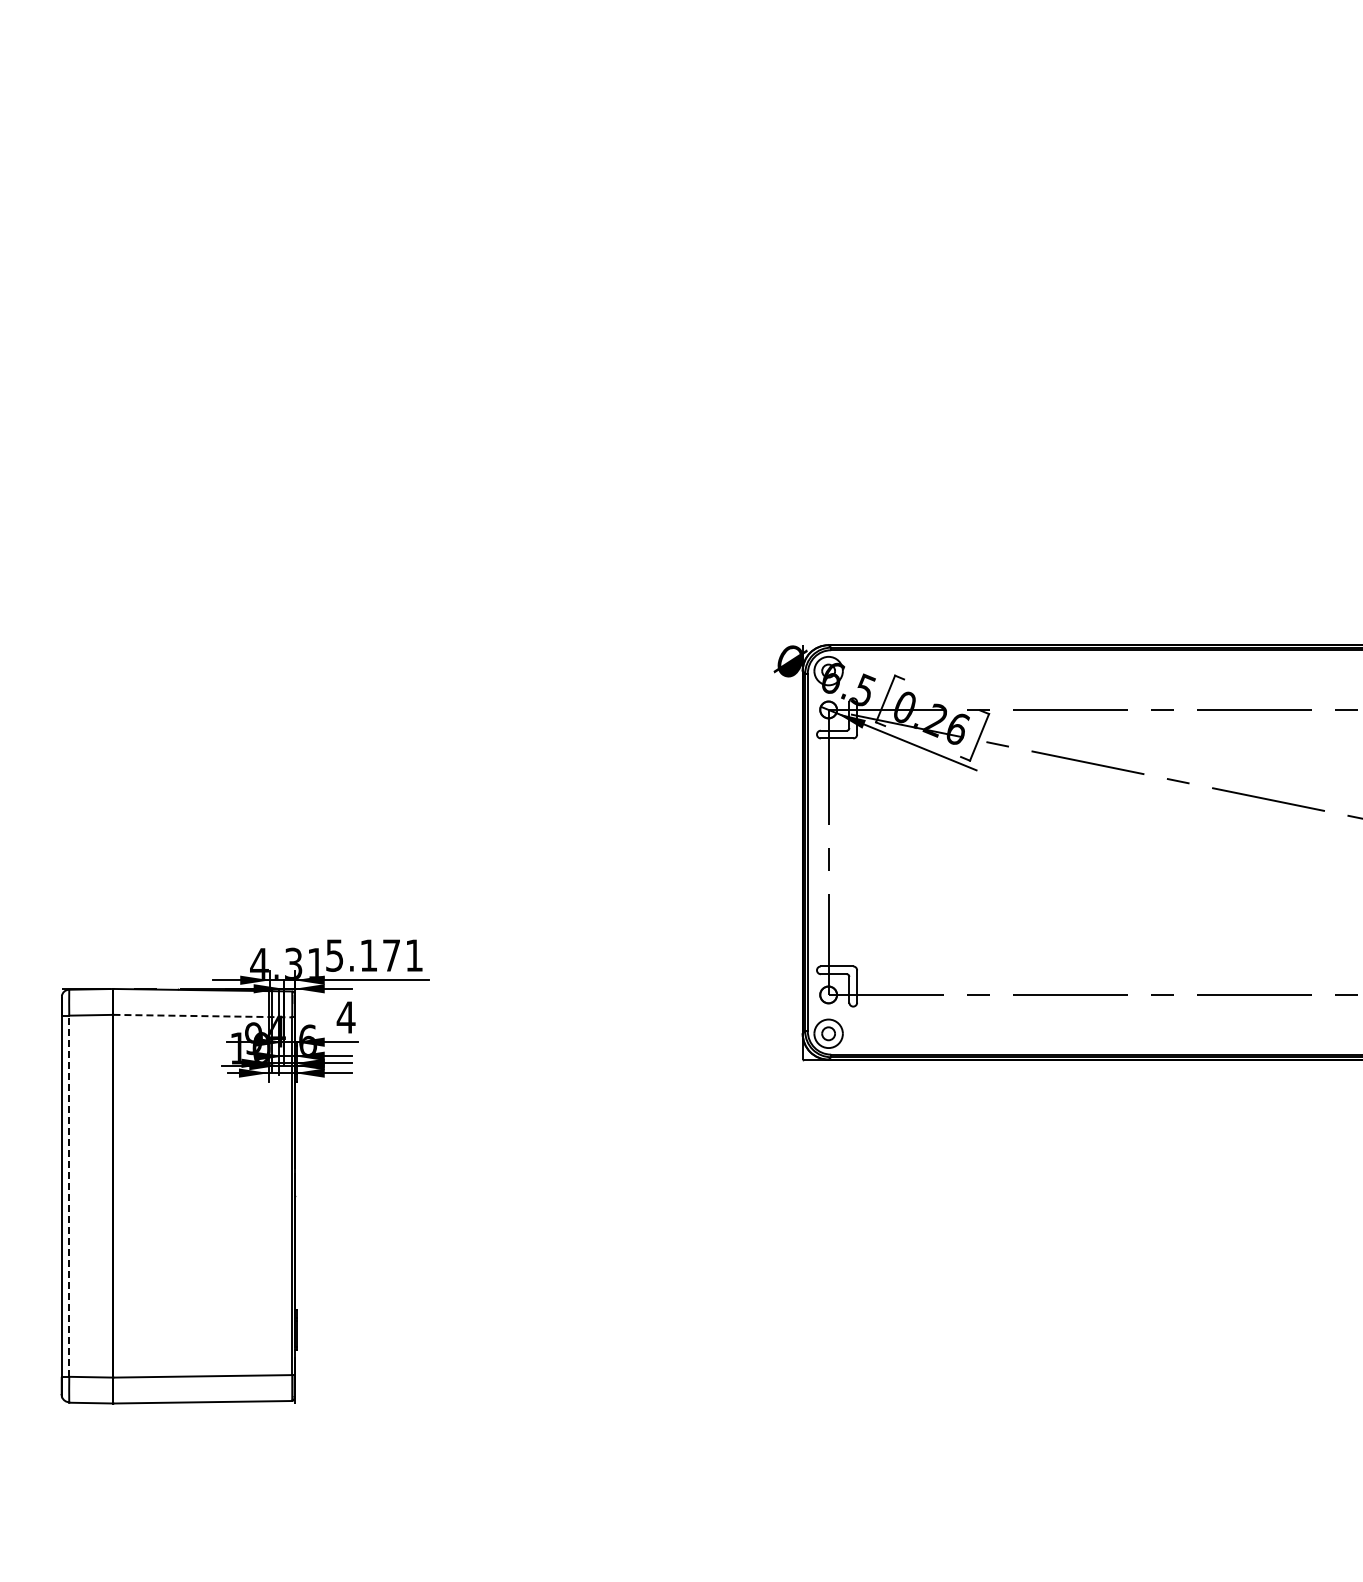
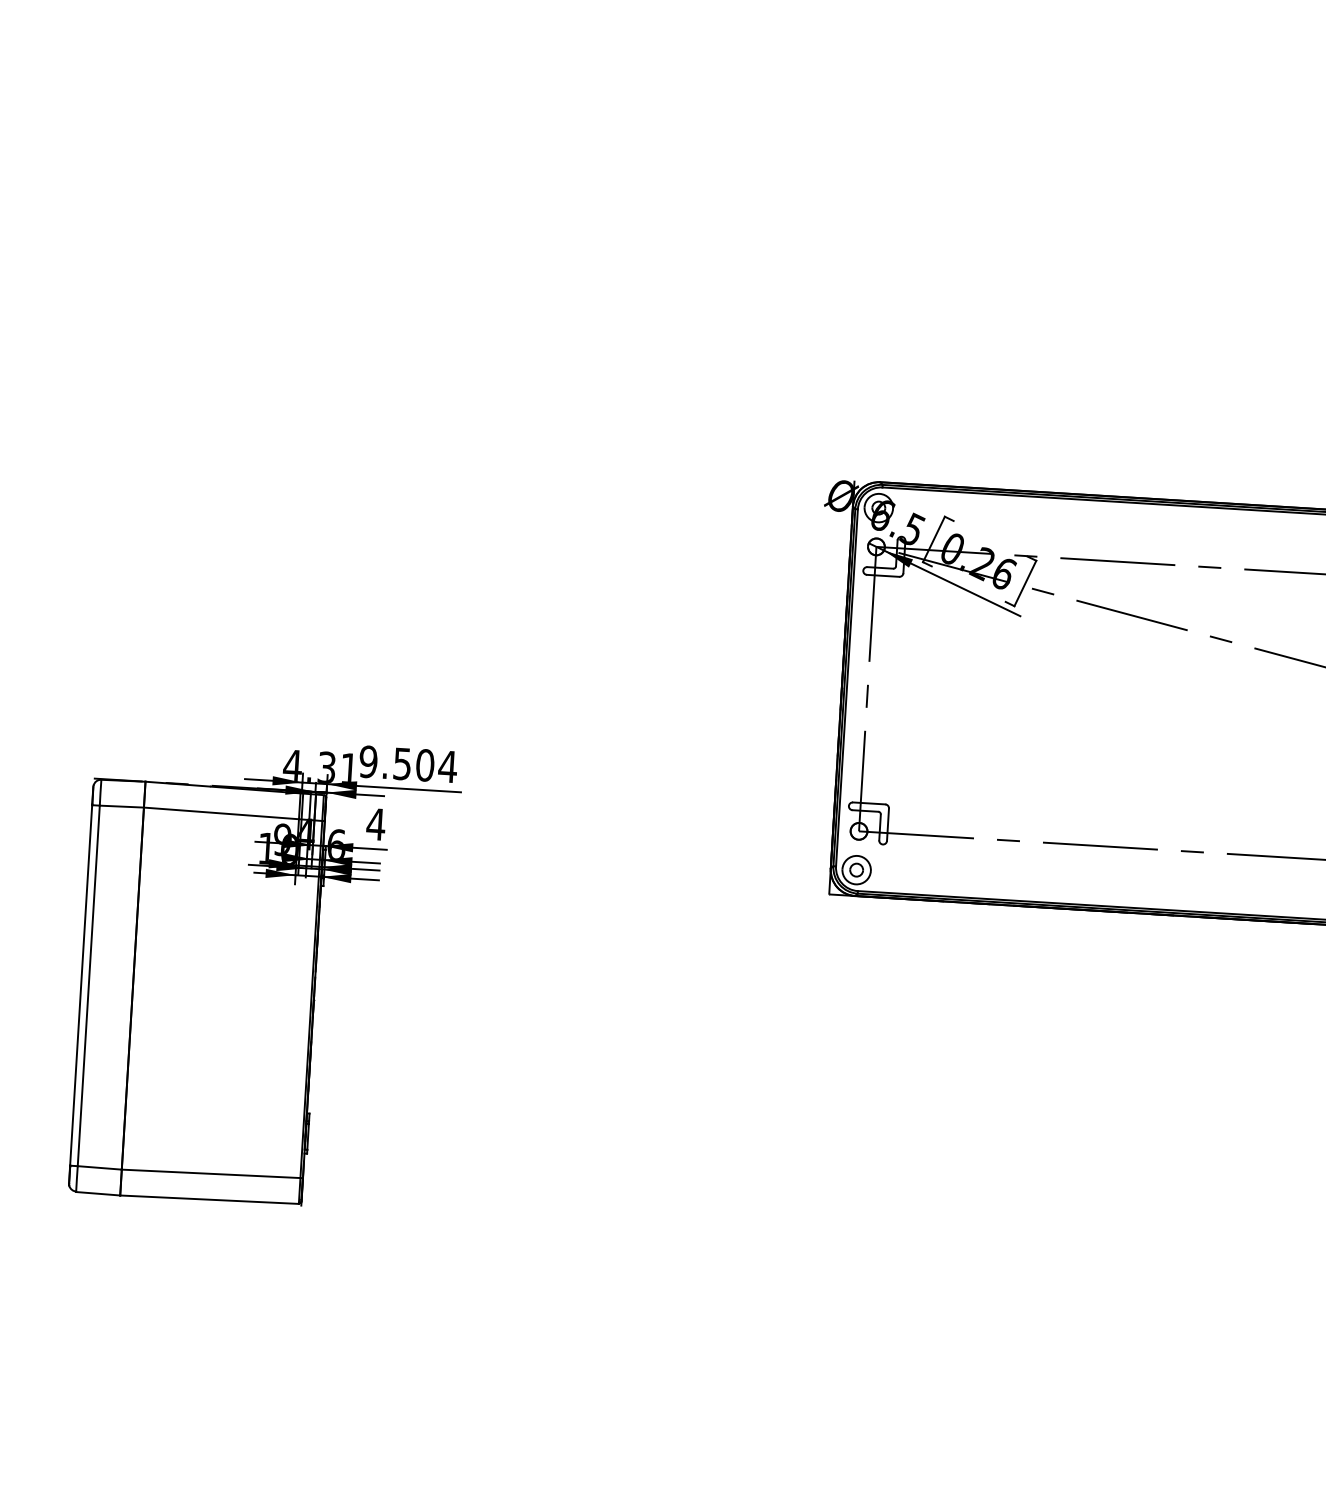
text: (374, 955) -> (408, 764), 5.171 -> 9.504
line: (203, 1016) -> (233, 814), dashed -> solid
line: (69, 1196) -> (89, 986), dashed -> solid

